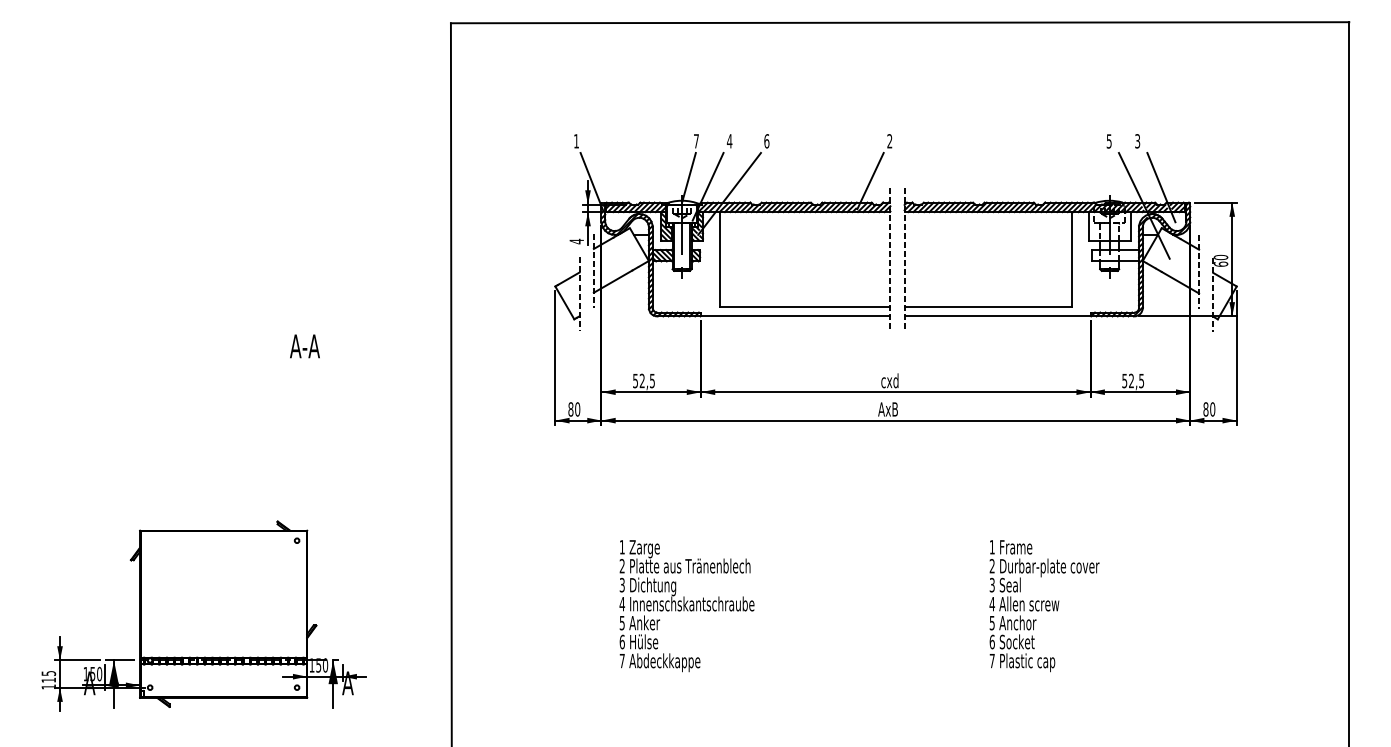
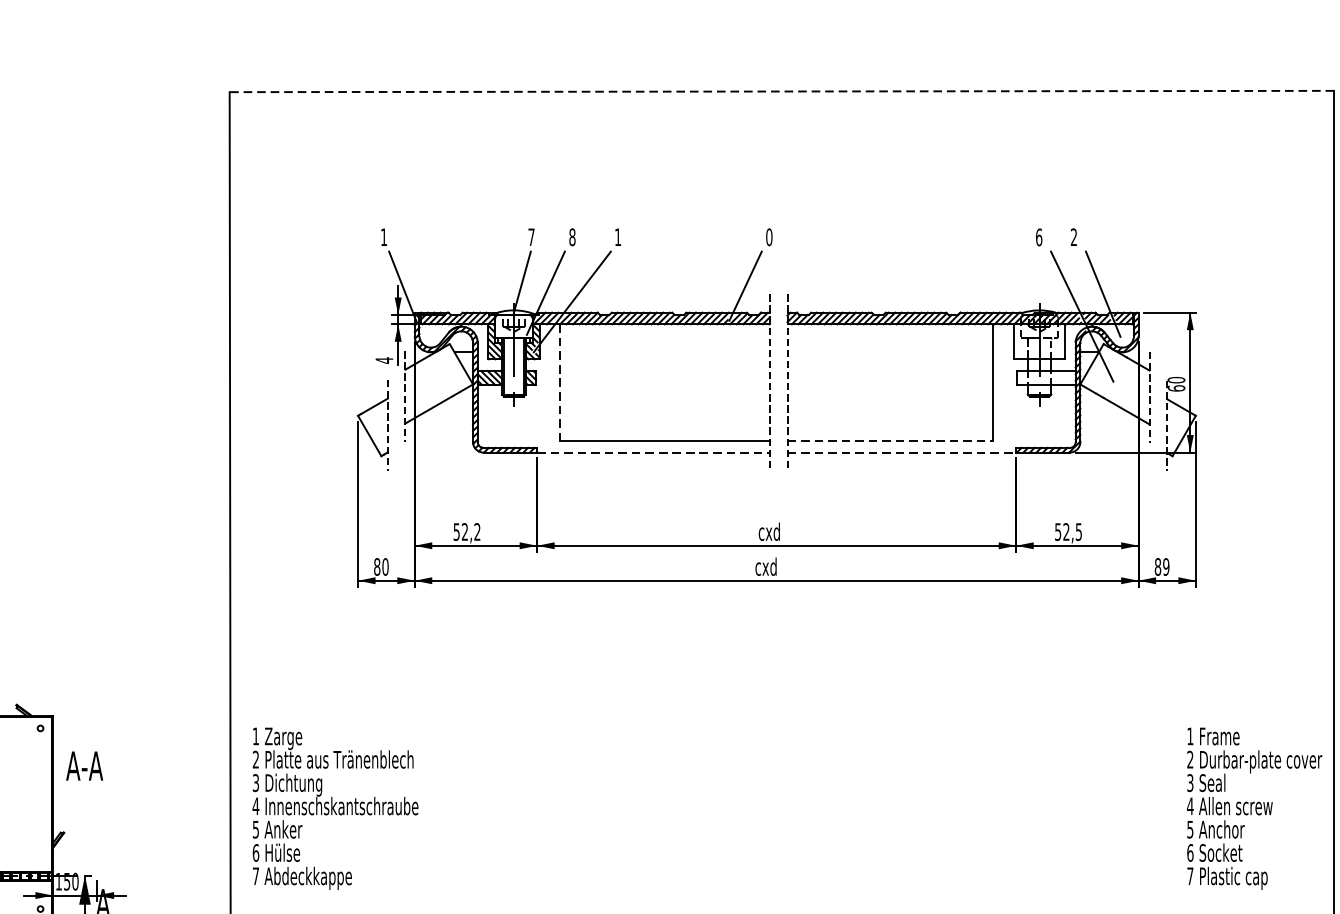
line: (899, 22) -> (781, 91), solid -> dashed
text: (729, 141) -> (572, 237), 4 -> 8
text: (766, 141) -> (617, 237), 6 -> 1
text: (889, 141) -> (768, 237), 2 -> 0
text: (1108, 141) -> (1038, 237), 5 -> 6
text: (1137, 141) -> (1073, 237), 3 -> 2
line: (719, 260) -> (559, 383), solid -> dashed
line: (988, 306) -> (890, 440), solid -> dashed
line: (795, 316) -> (653, 452), solid -> dashed
line: (998, 316) -> (902, 452), solid -> dashed
text: (304, 346) -> (84, 766), moved
text: (652, 380) -> (477, 531), 52,5 -> 52,2
text: (887, 408) -> (766, 565), AxB -> cxd
text: (1212, 409) -> (1166, 567), 80 -> 89
text: (686, 606) -> (334, 809), moved
text: (1044, 606) -> (1254, 809), moved

